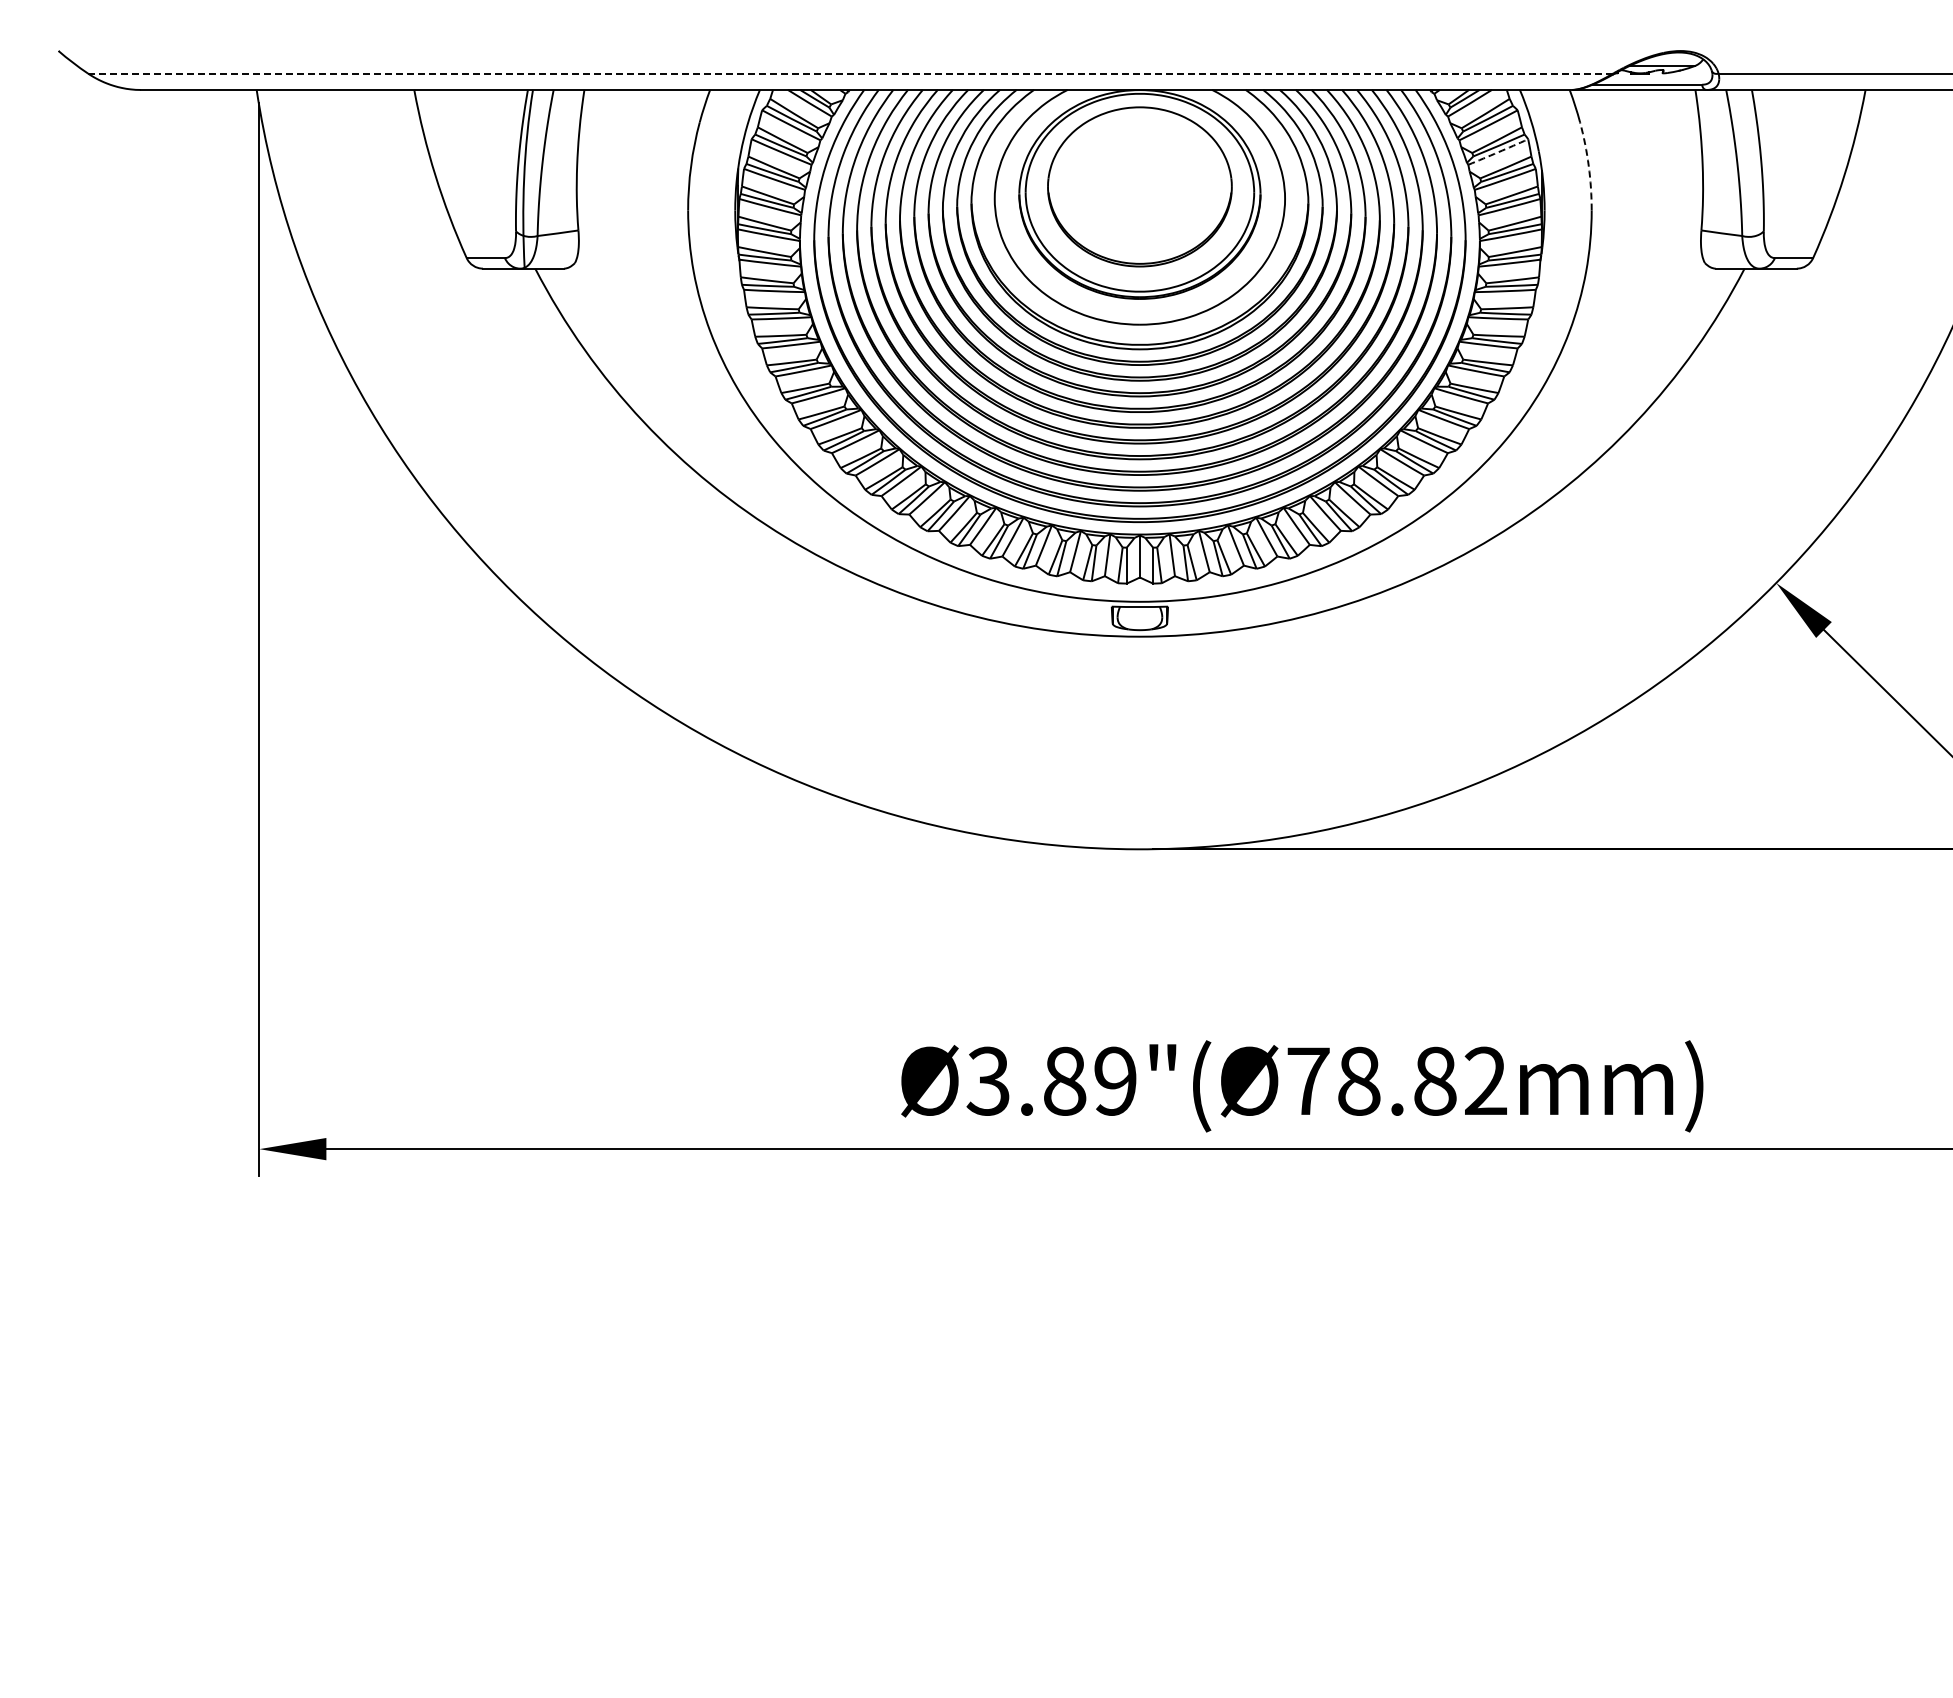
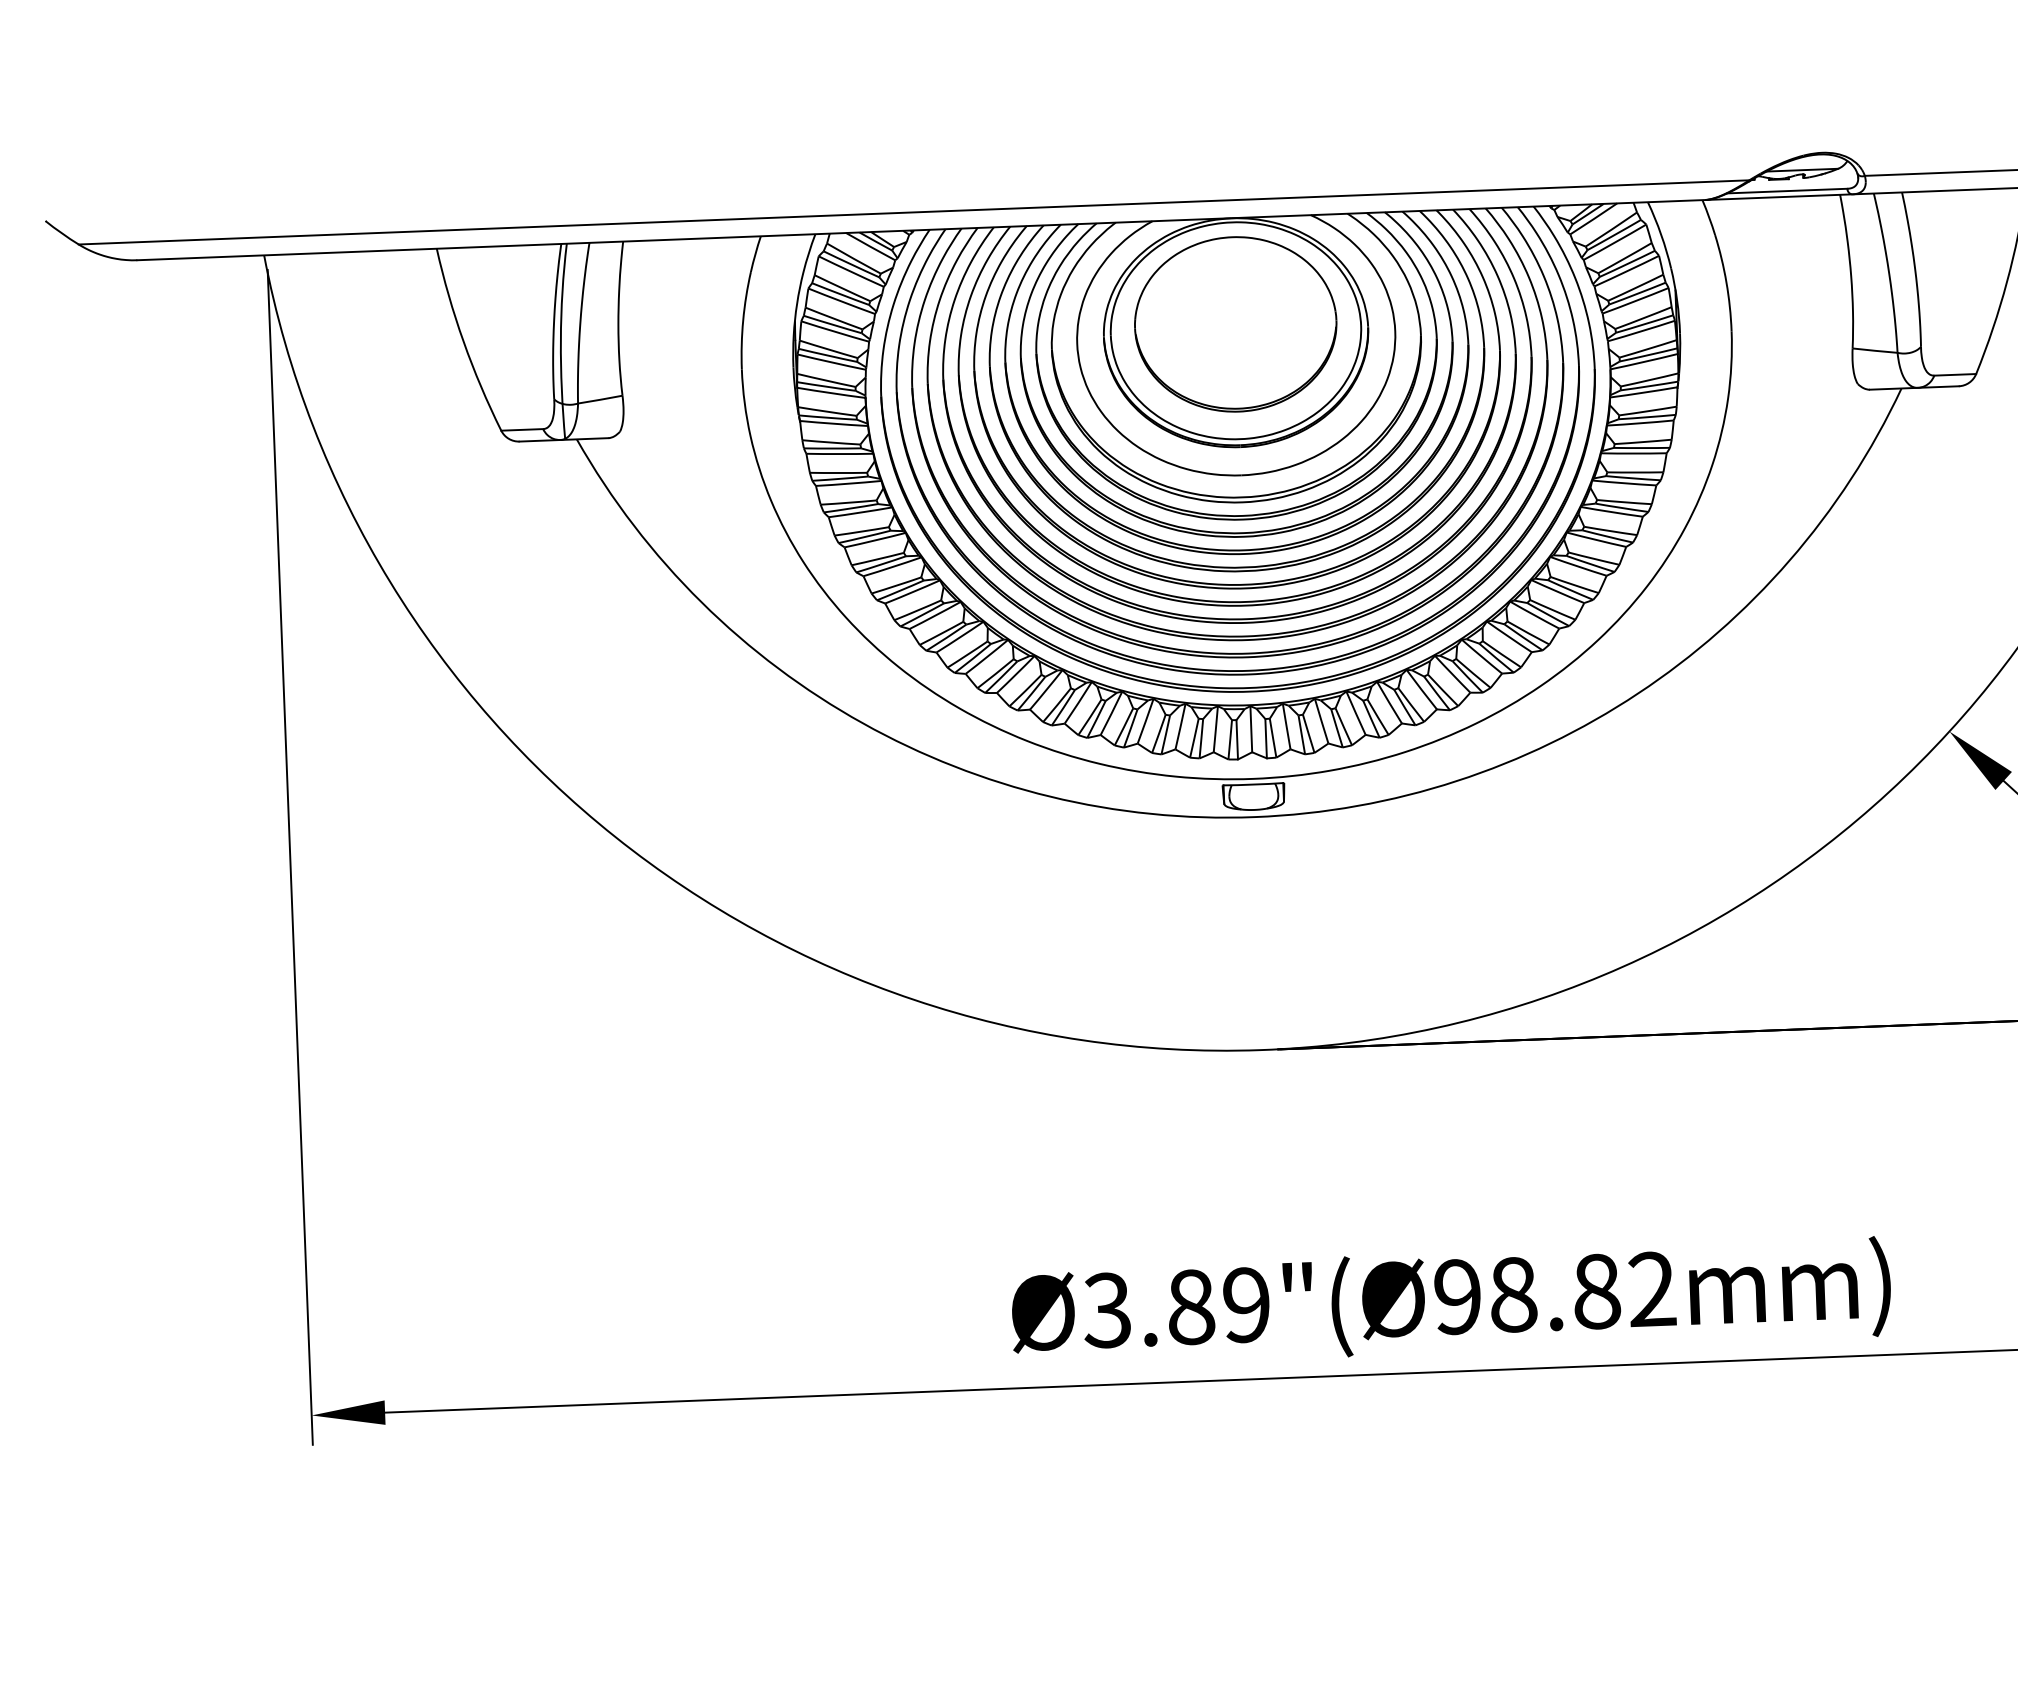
line: (850, 73) -> (913, 212), dashed -> solid
arc: (1498, 152) -> (1627, 271), dashed -> solid
arc: (1588, 166) -> (1726, 283), dashed -> solid
text: (1308, 1080) -> (1457, 1296), Ø3.89"(Ø78.82mm) -> Ø3.89"(Ø98.82mm)

